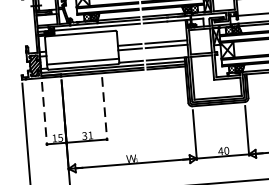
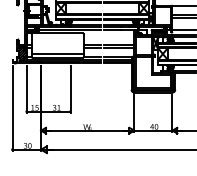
line: (104, 109) -> (70, 89), dashed -> solid
line: (44, 113) -> (26, 89), dashed -> solid

